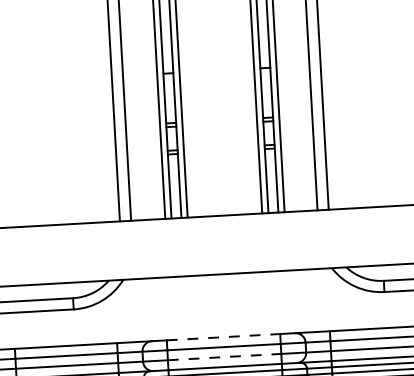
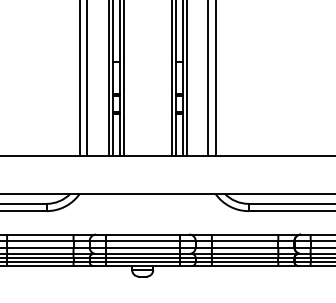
line: (223, 337) -> (142, 234), dashed -> solid
line: (224, 357) -> (142, 247), dashed -> solid

